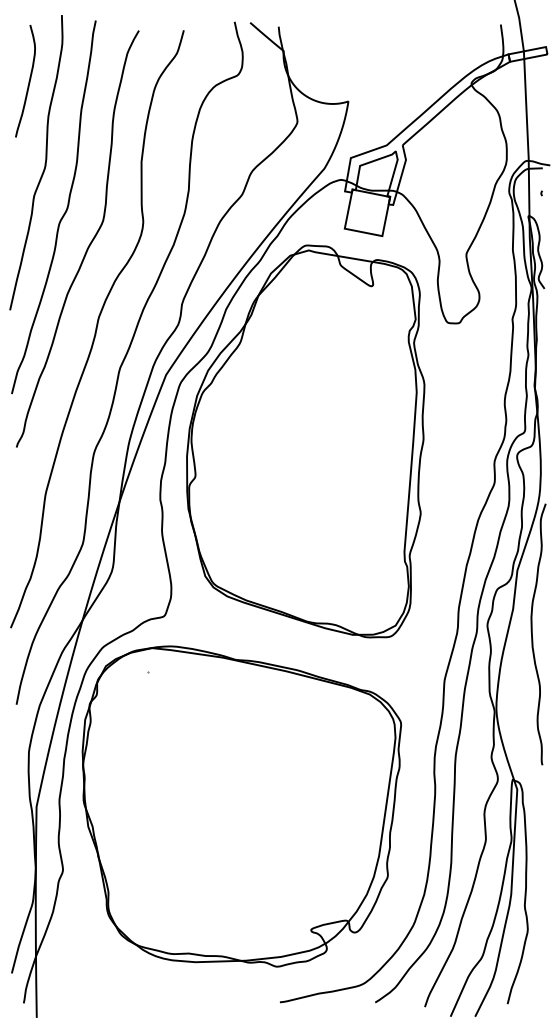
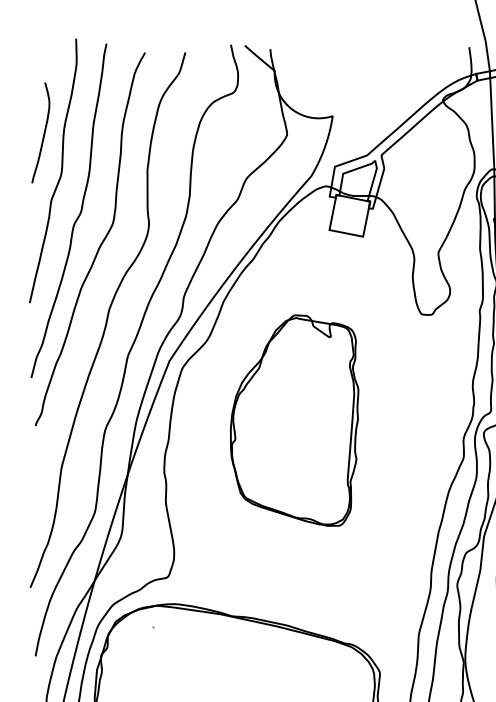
curve: (28, 81) -> (43, 133), moved
part: (305, 441) -> (294, 420), size x0.6

